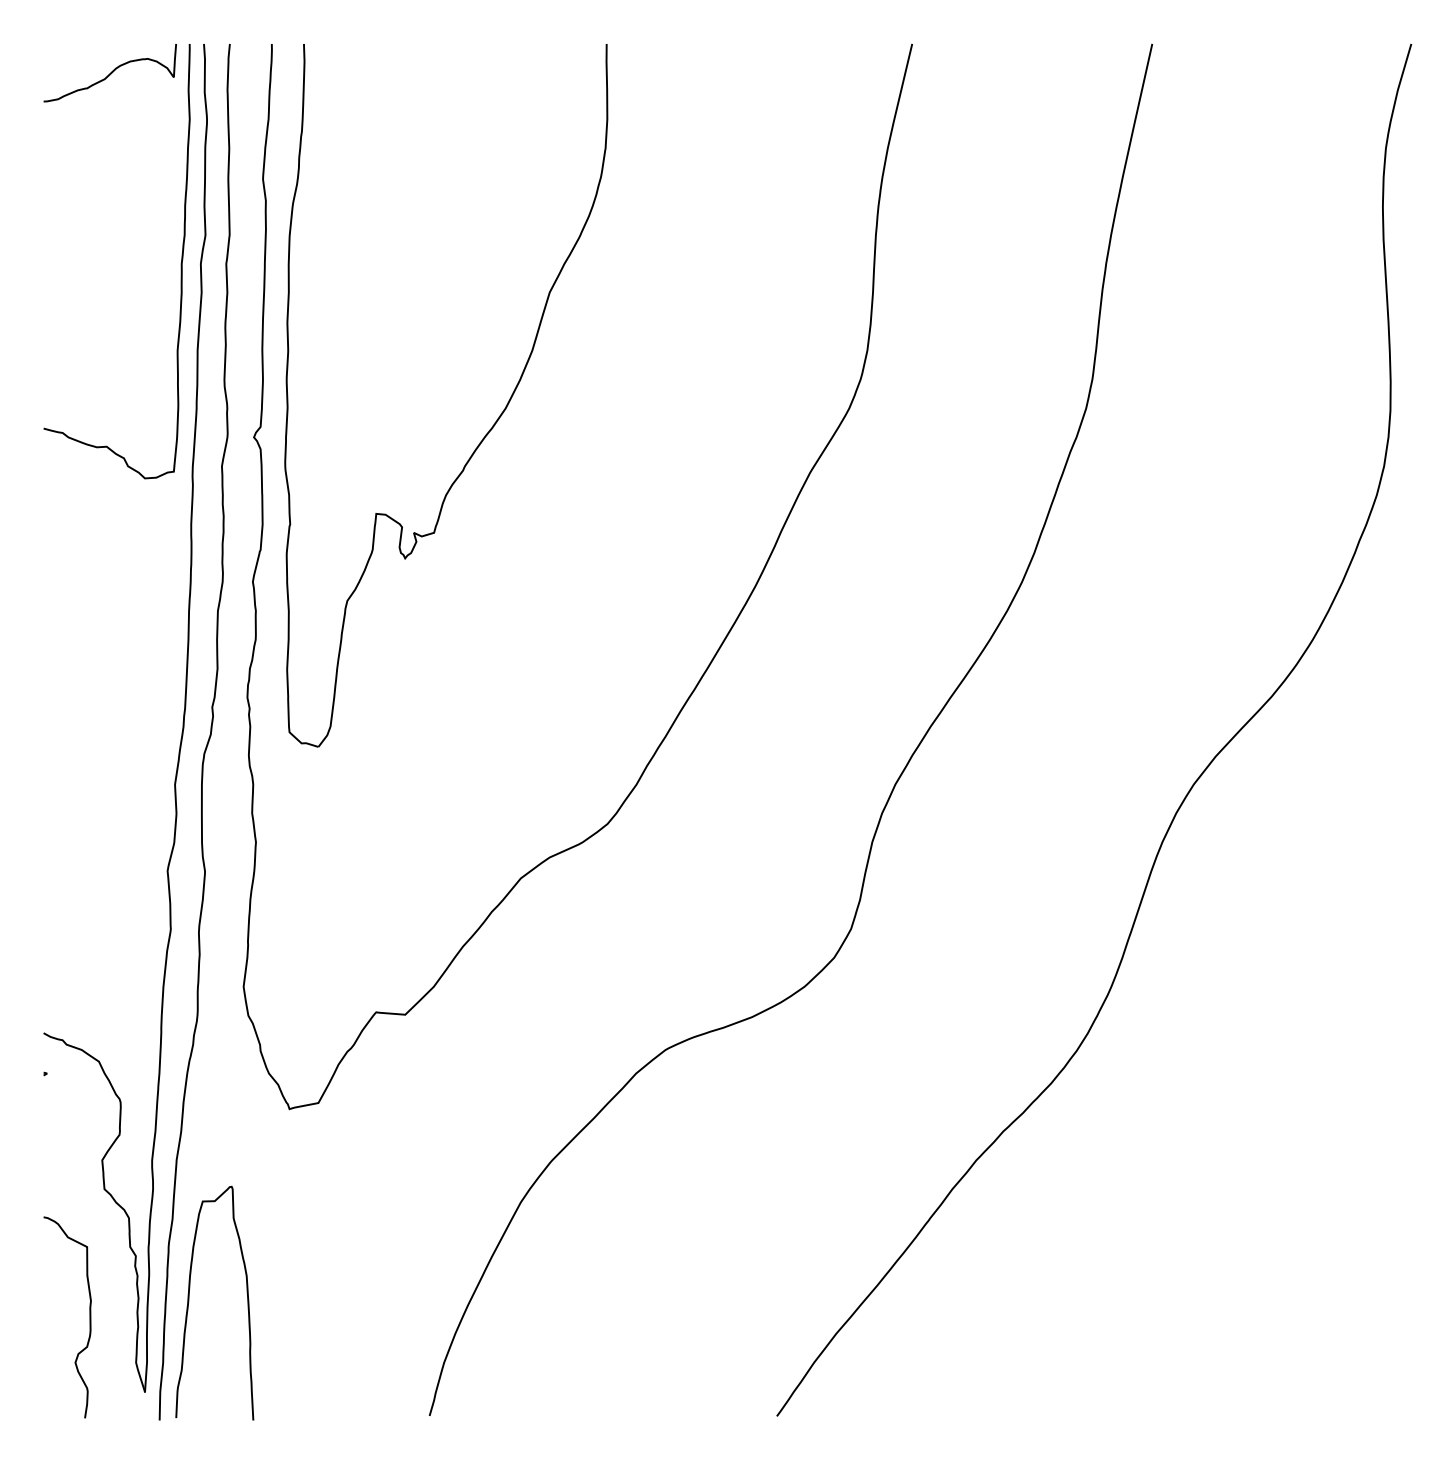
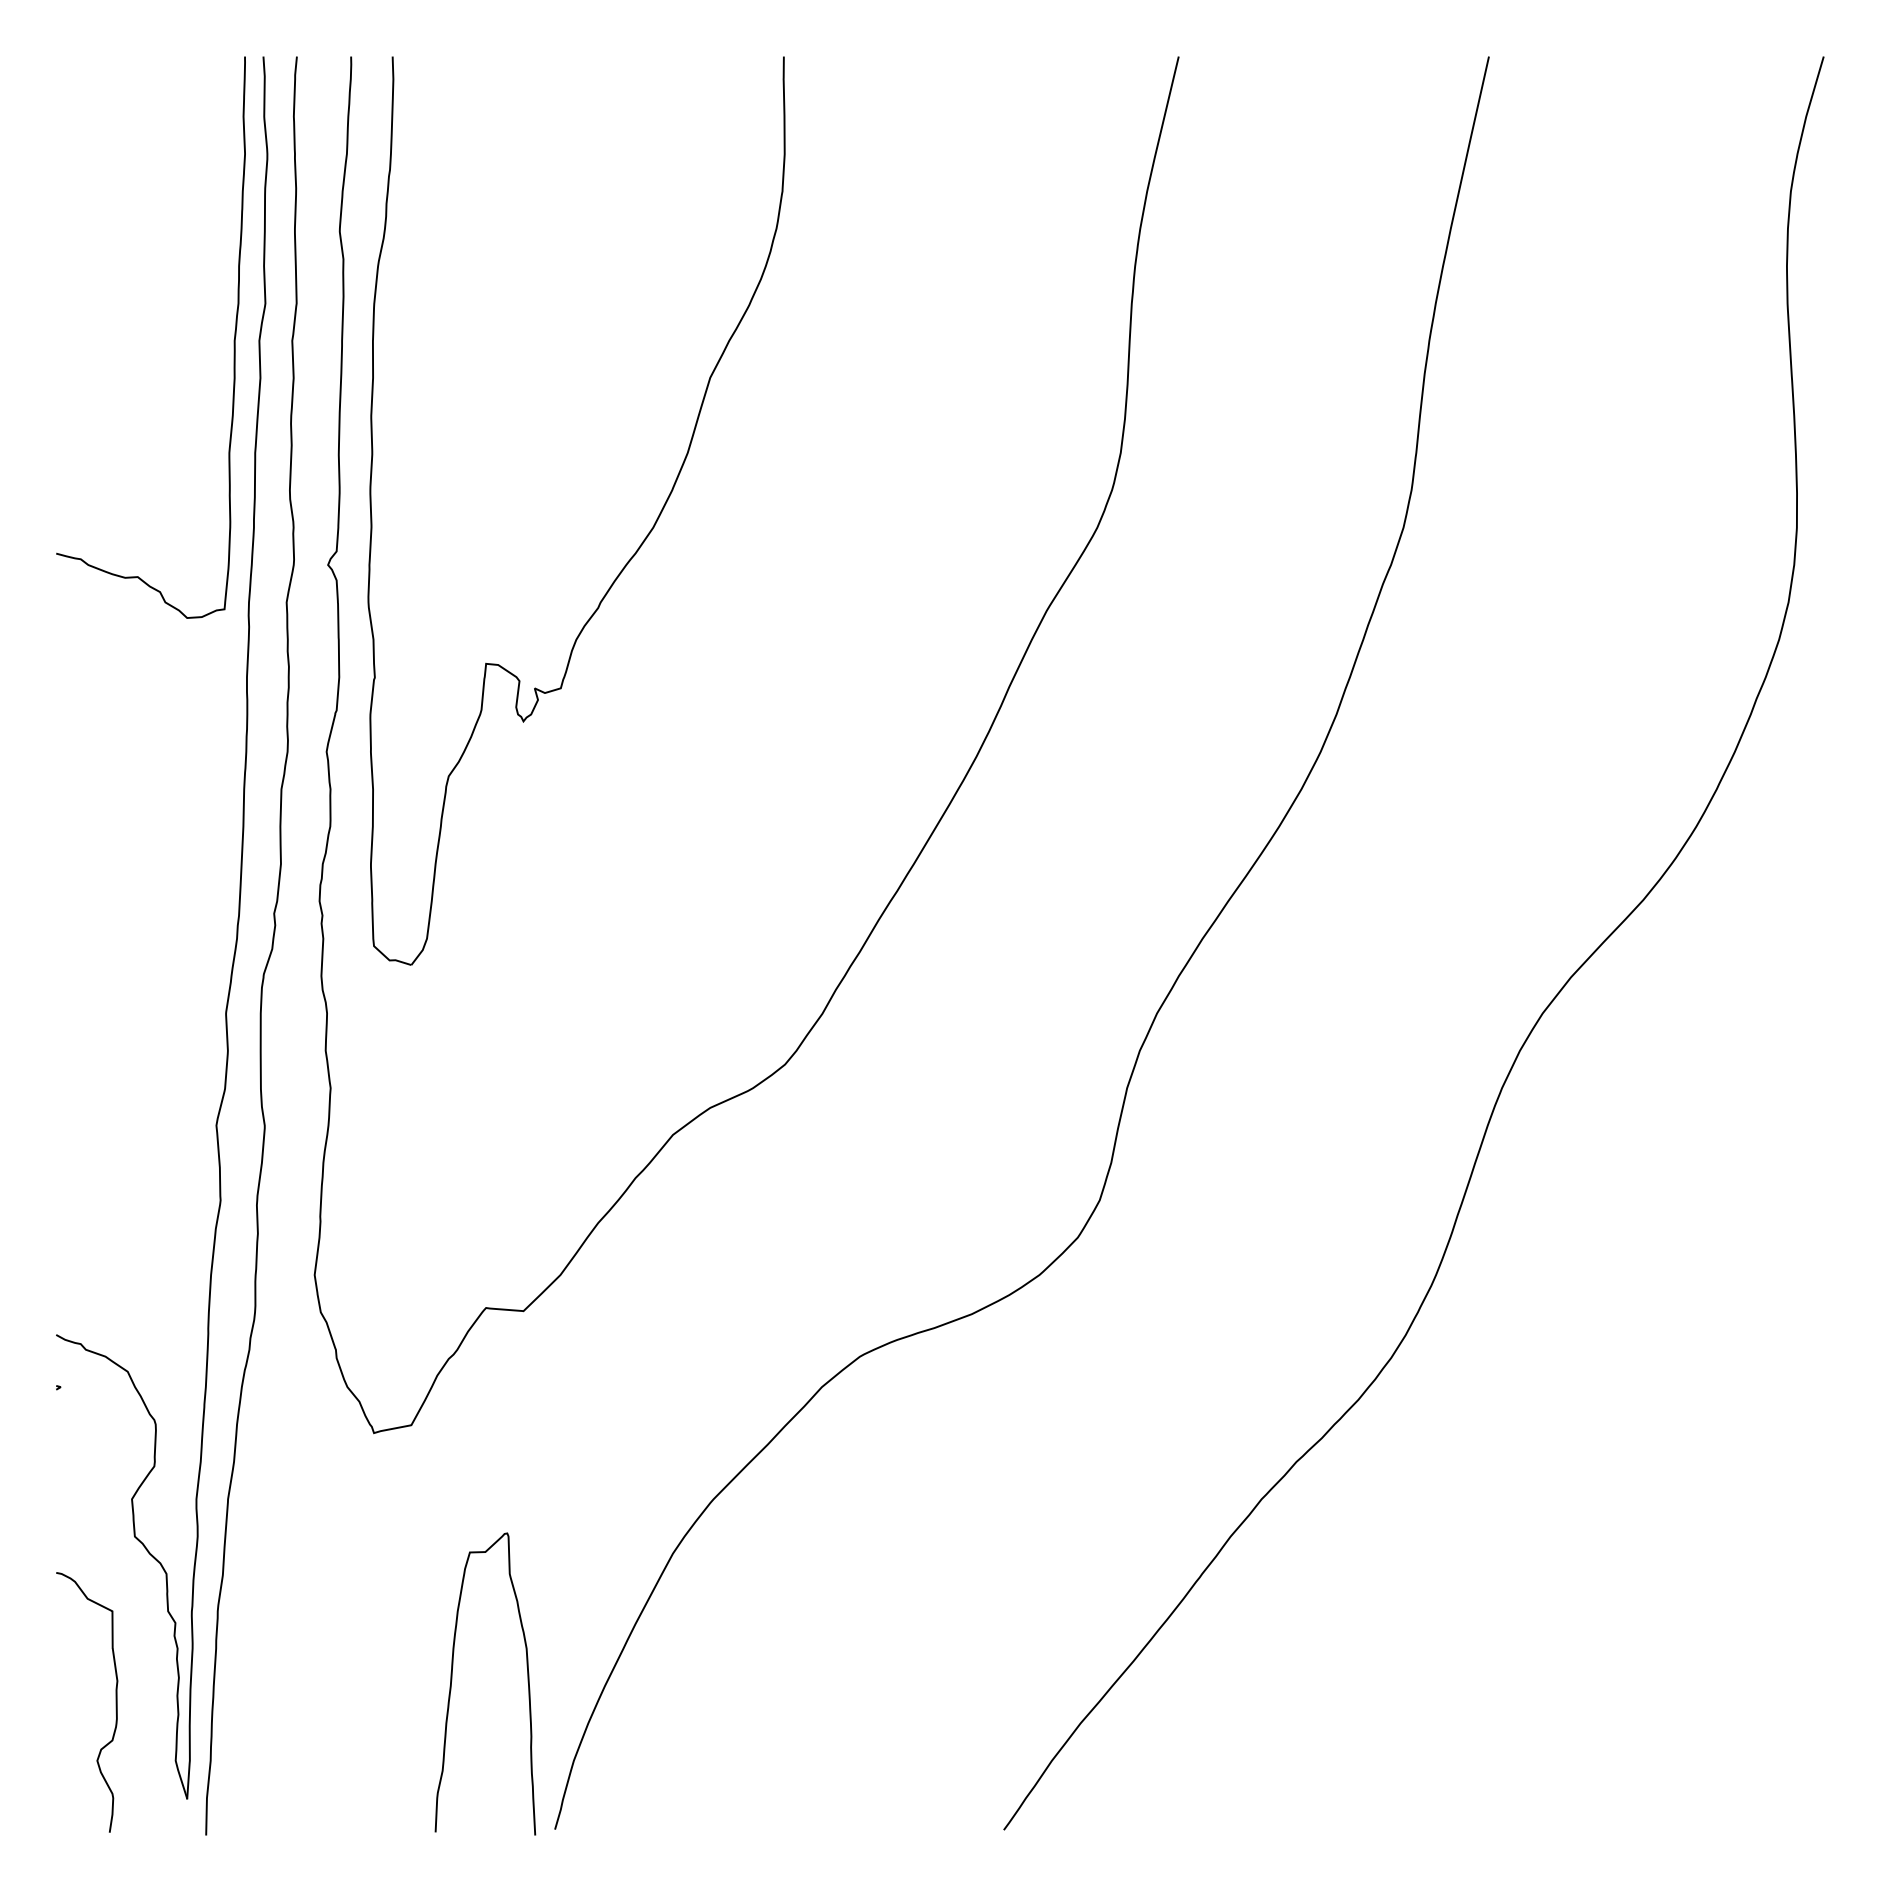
curve: (110, 72) -> (142, 93), removed
curve: (189, 1300) -> (452, 1680), moved

